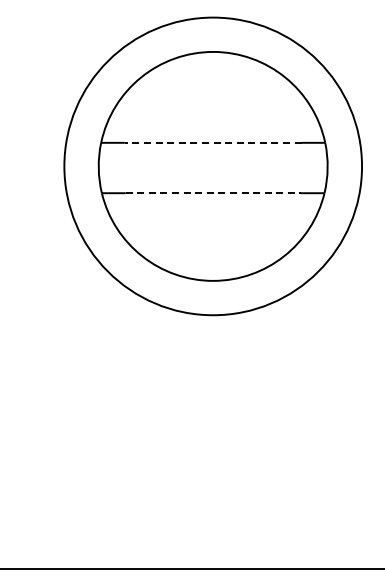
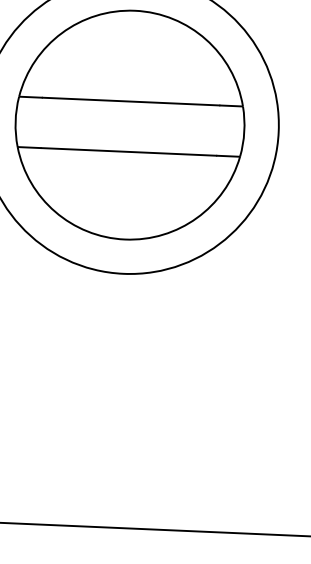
line: (212, 142) -> (130, 101), dashed -> solid
line: (213, 193) -> (129, 152), dashed -> solid

